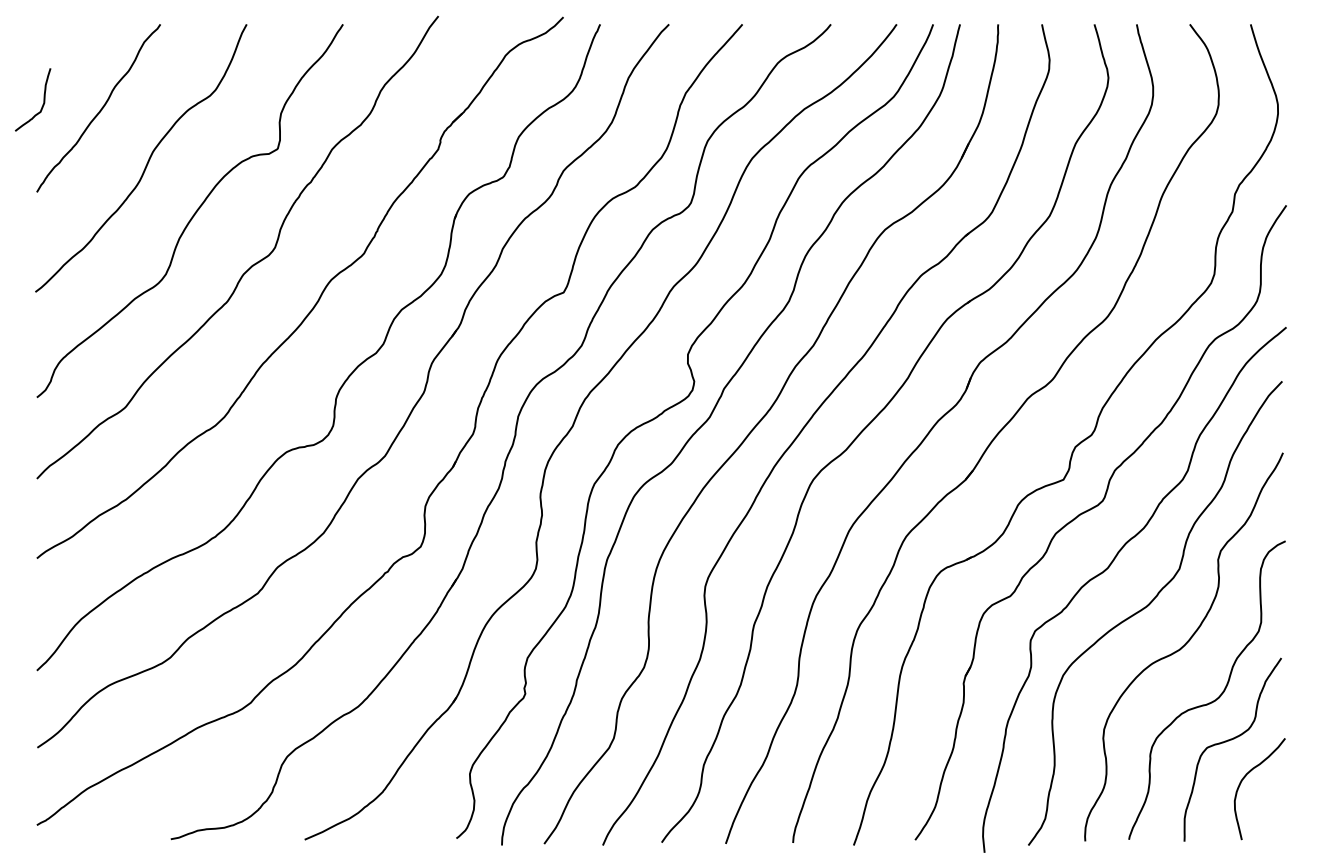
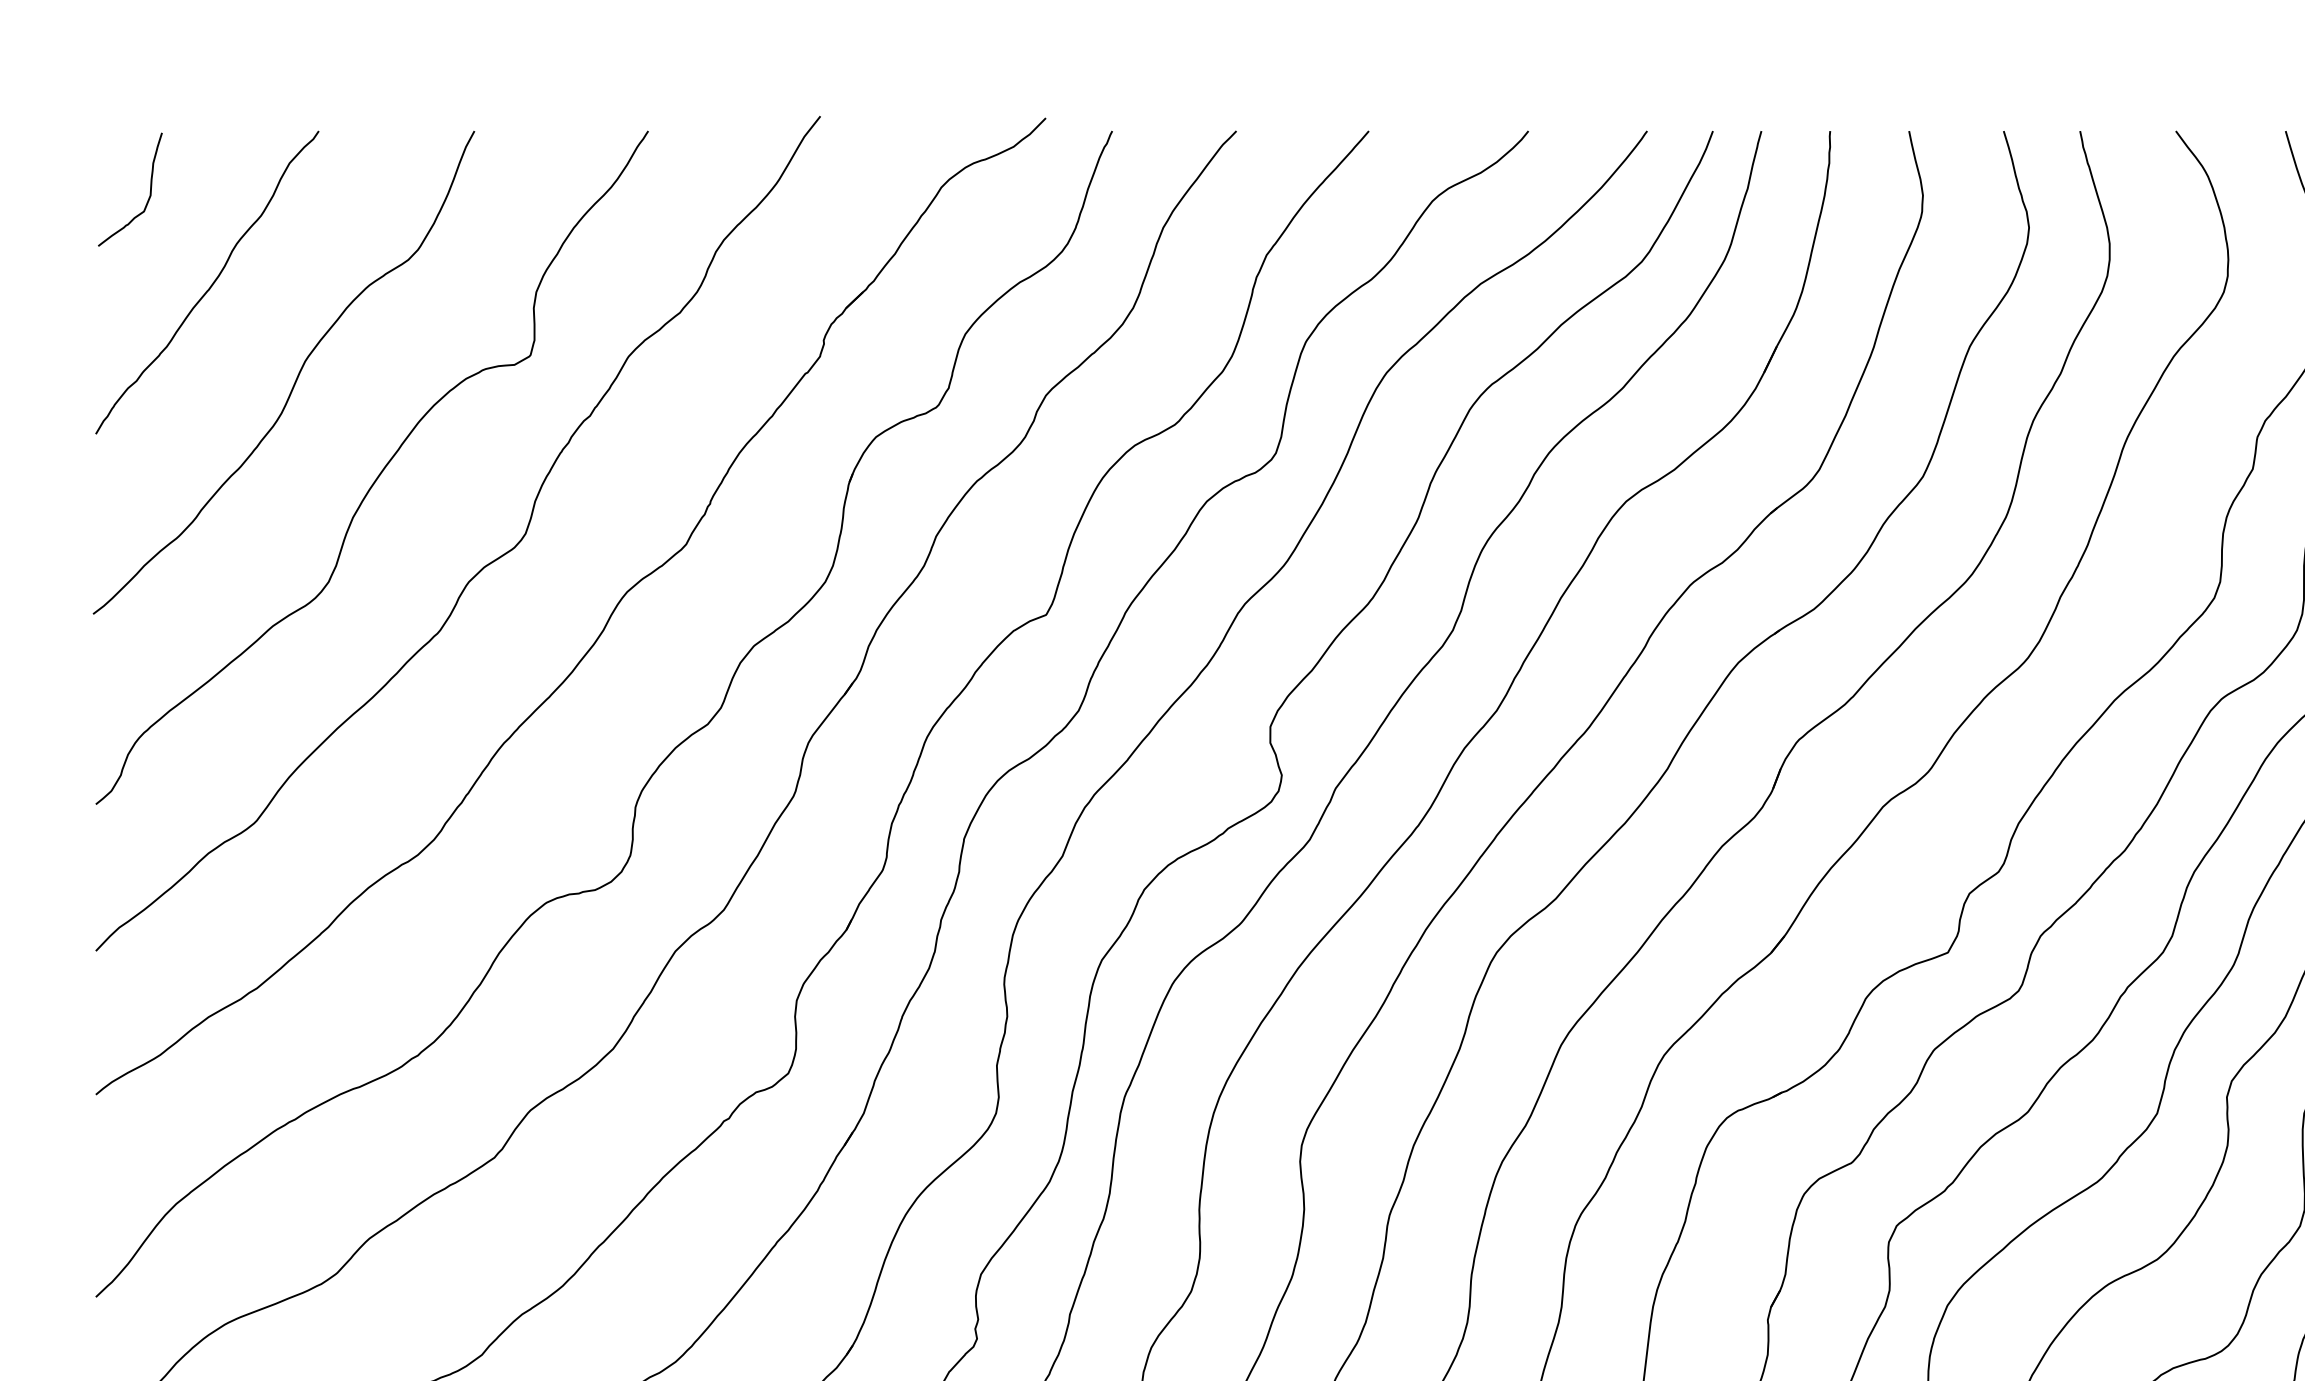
curve: (43, 99) -> (149, 189), moved

